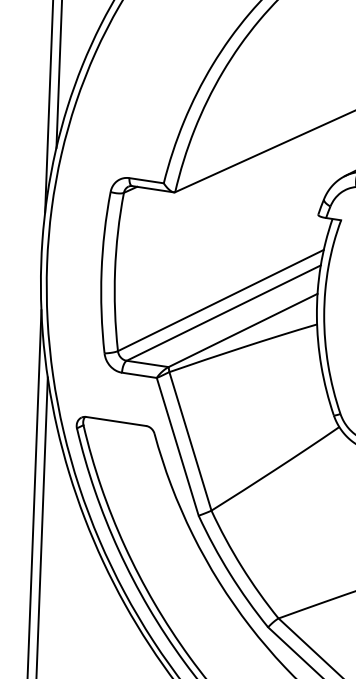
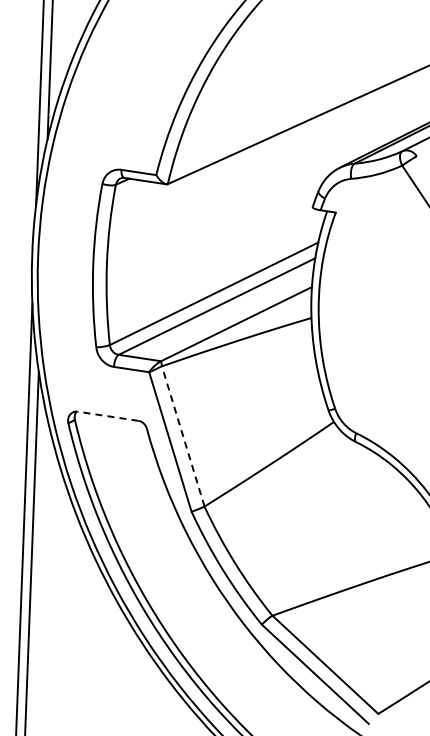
line: (116, 421) -> (108, 416), solid -> dashed
line: (190, 440) -> (183, 435), solid -> dashed

